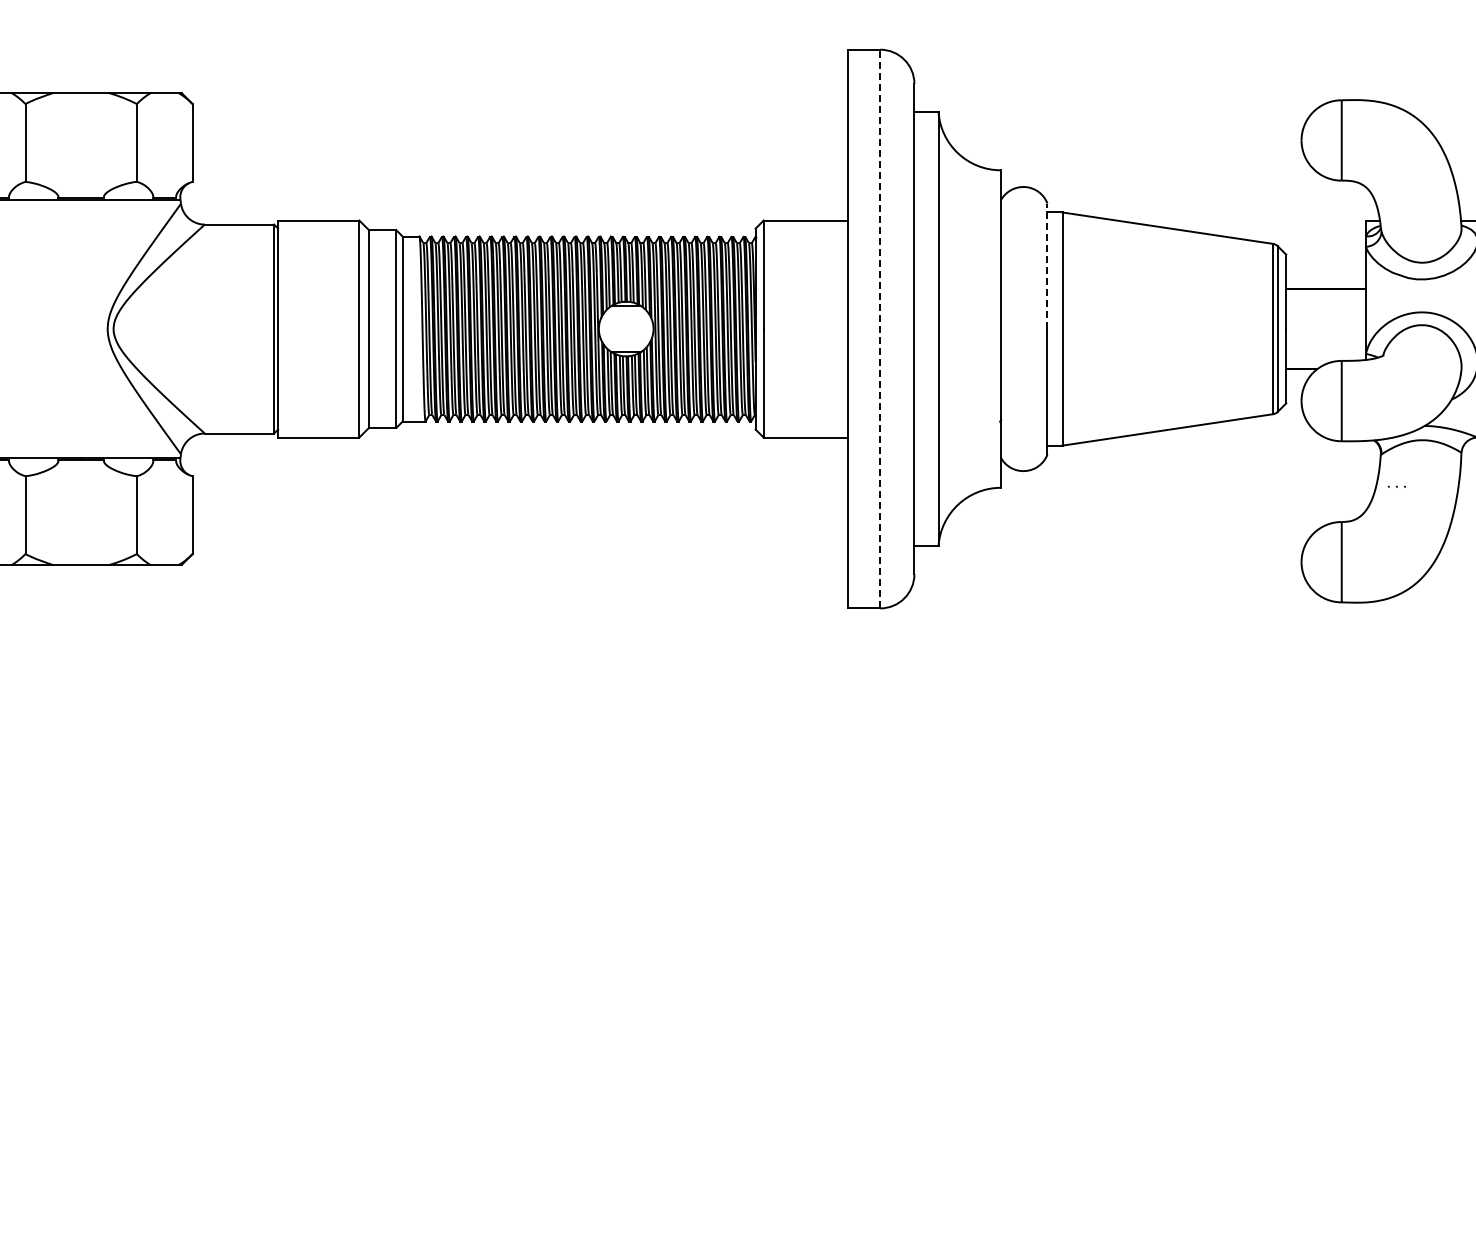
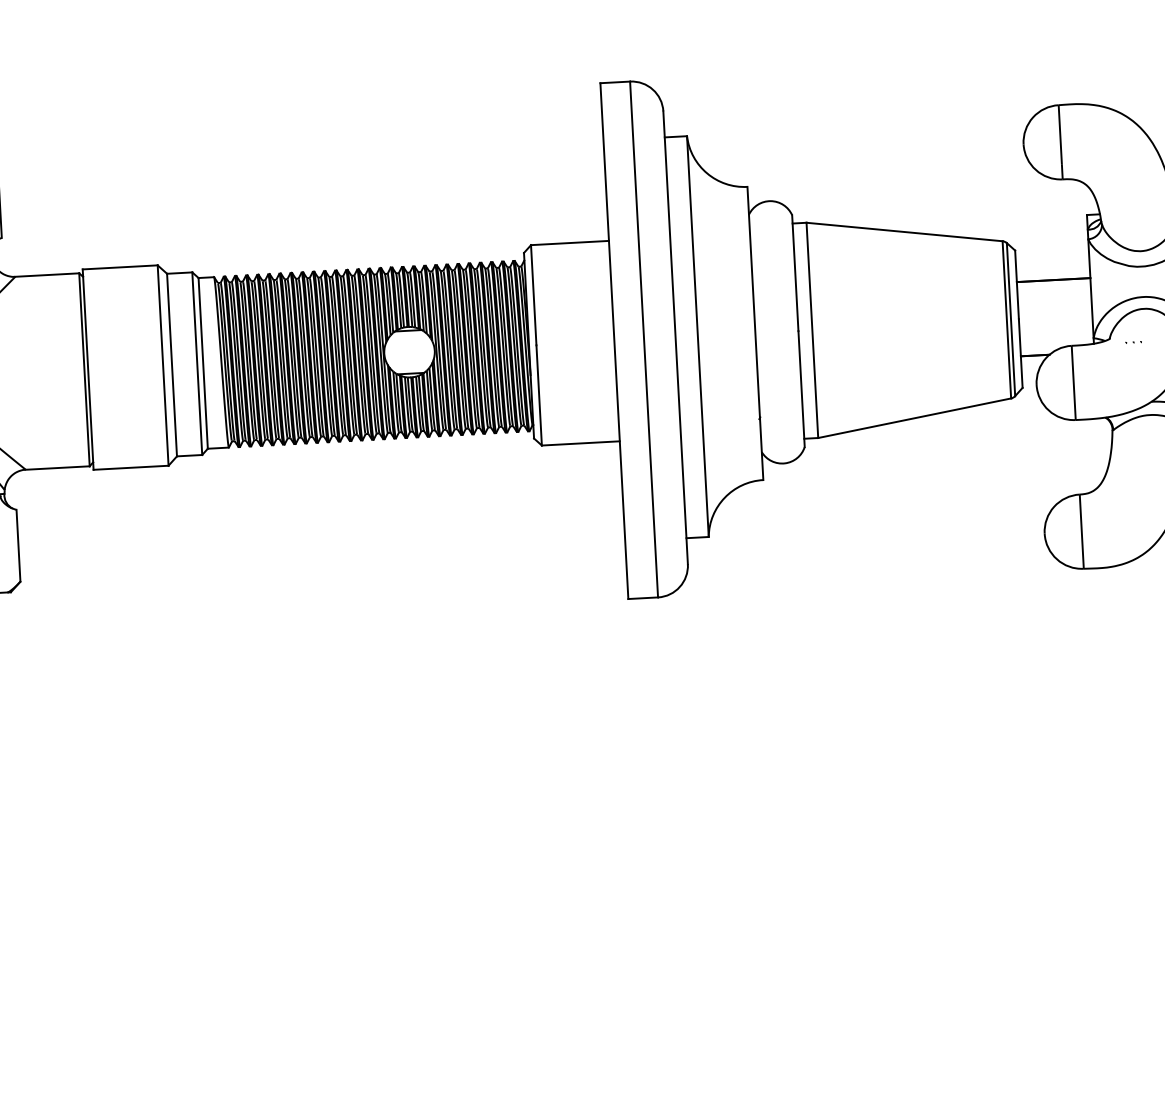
line: (1047, 266) -> (795, 273), dashed -> solid
line: (880, 328) -> (644, 338), dashed -> solid
part: (1396, 486) -> (1133, 342), moved

